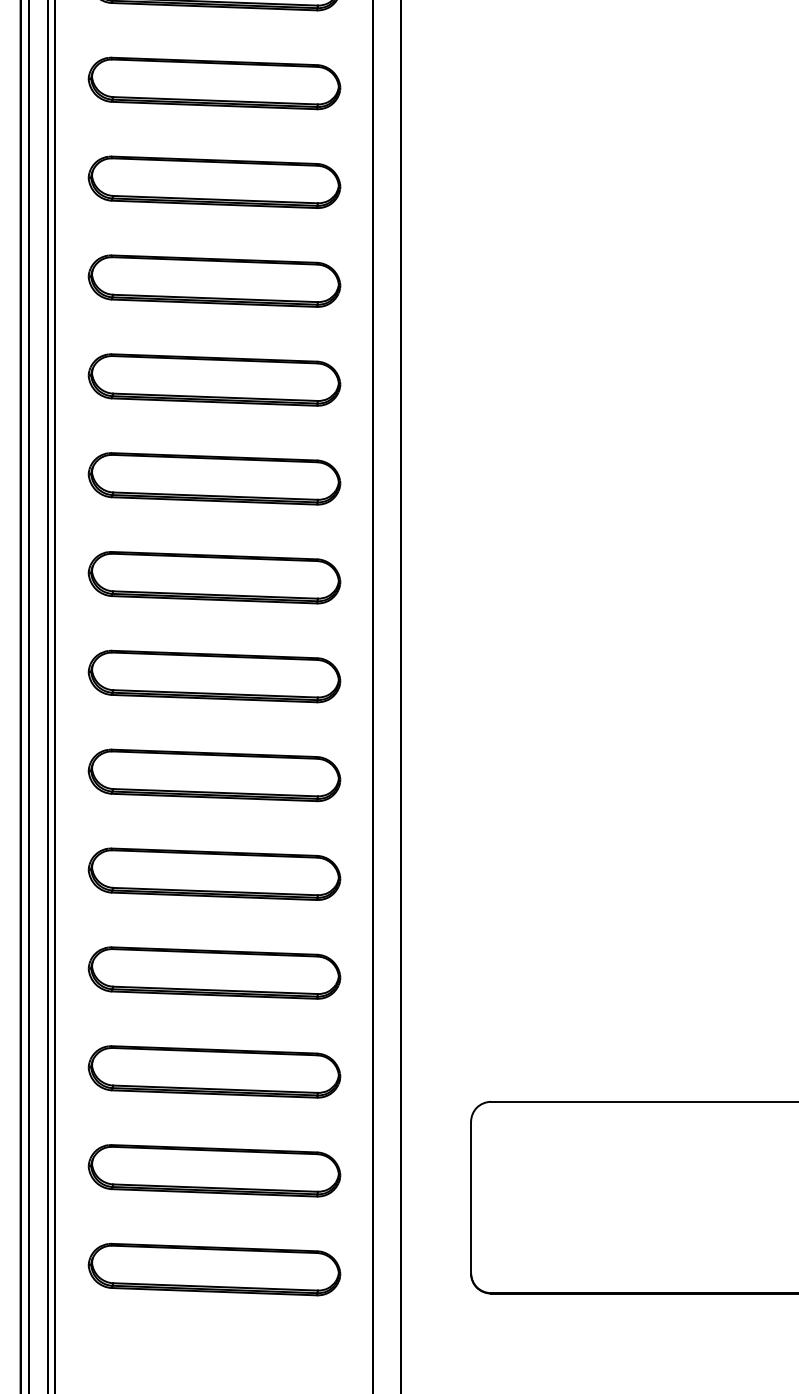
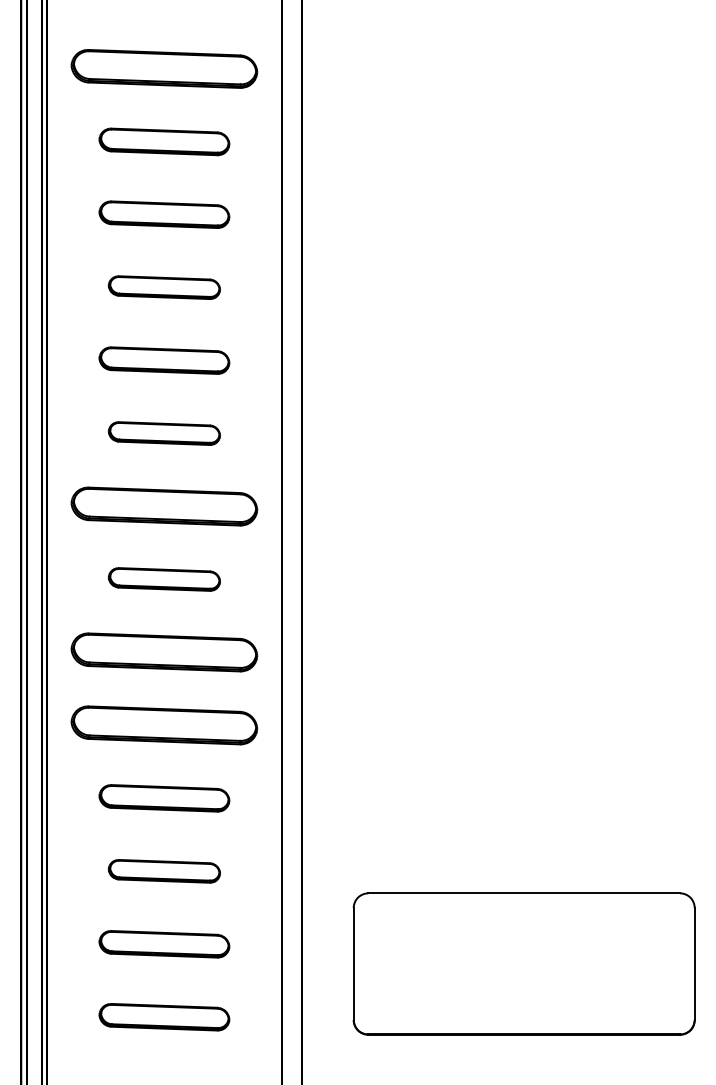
part: (214, 82) -> (164, 141), size x0.7
part: (214, 181) -> (164, 214), size x0.7
part: (214, 280) -> (164, 287), size x0.6
part: (214, 379) -> (164, 360), size x0.7
part: (214, 478) -> (164, 433), size x0.6
part: (214, 676) -> (164, 579), size x0.6
part: (214, 973) -> (164, 798), size x0.7
part: (214, 1072) -> (164, 871), size x0.6
part: (214, 1171) -> (164, 944), size x0.7
part: (214, 1270) -> (164, 1017), size x0.7

